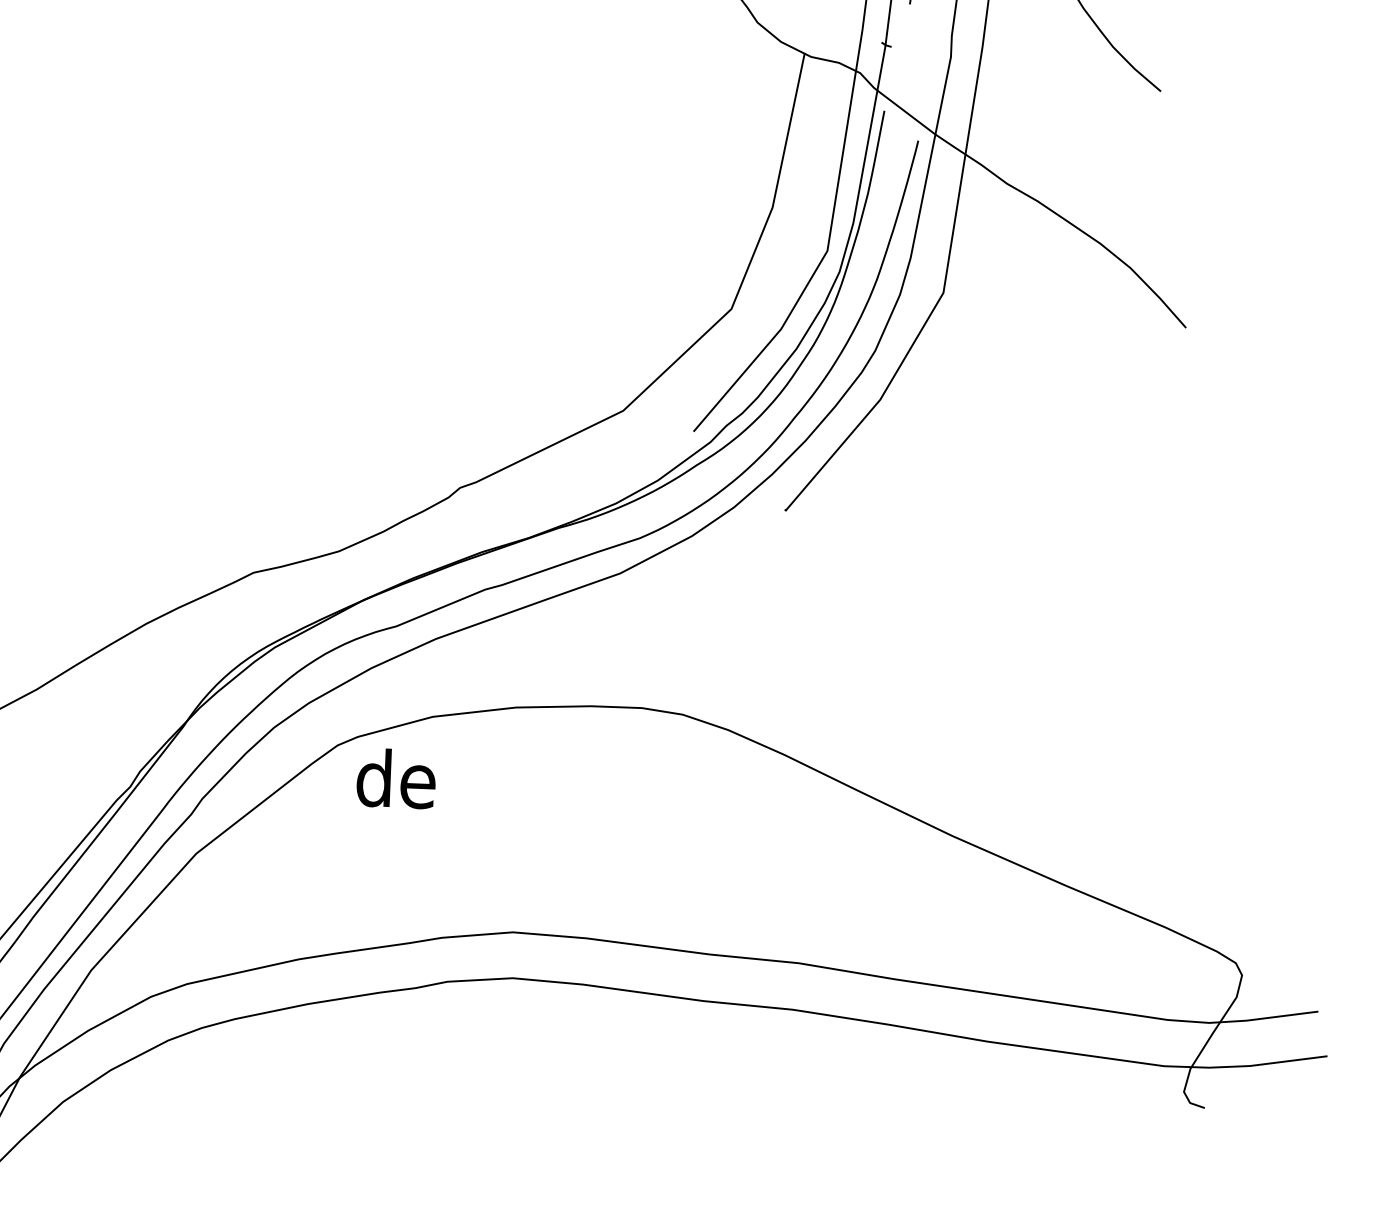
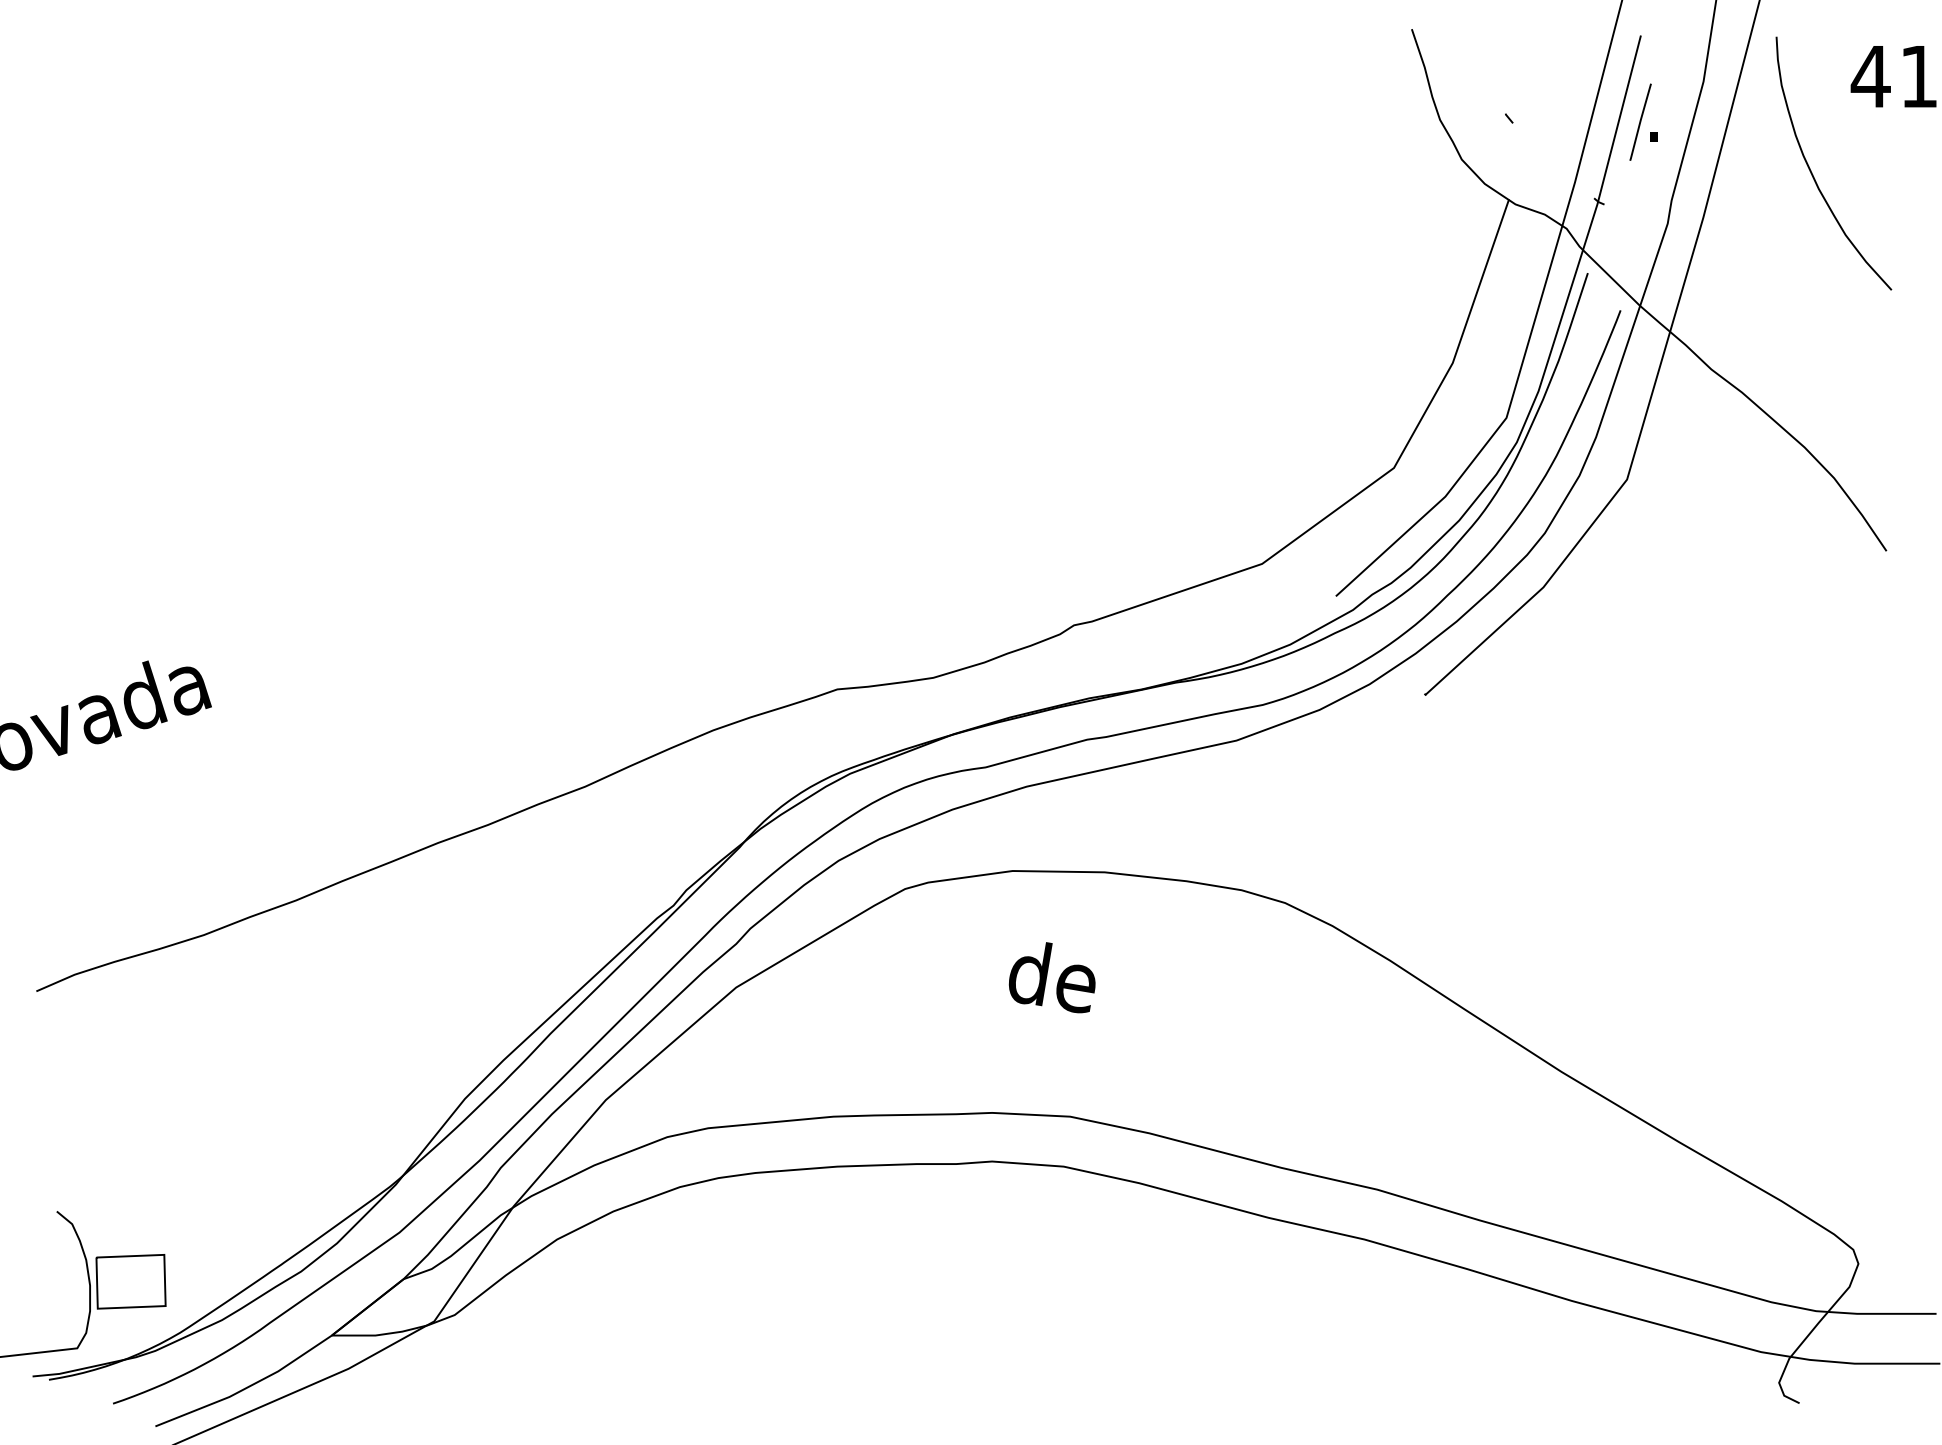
text: (394, 779) -> (1051, 977), moved

